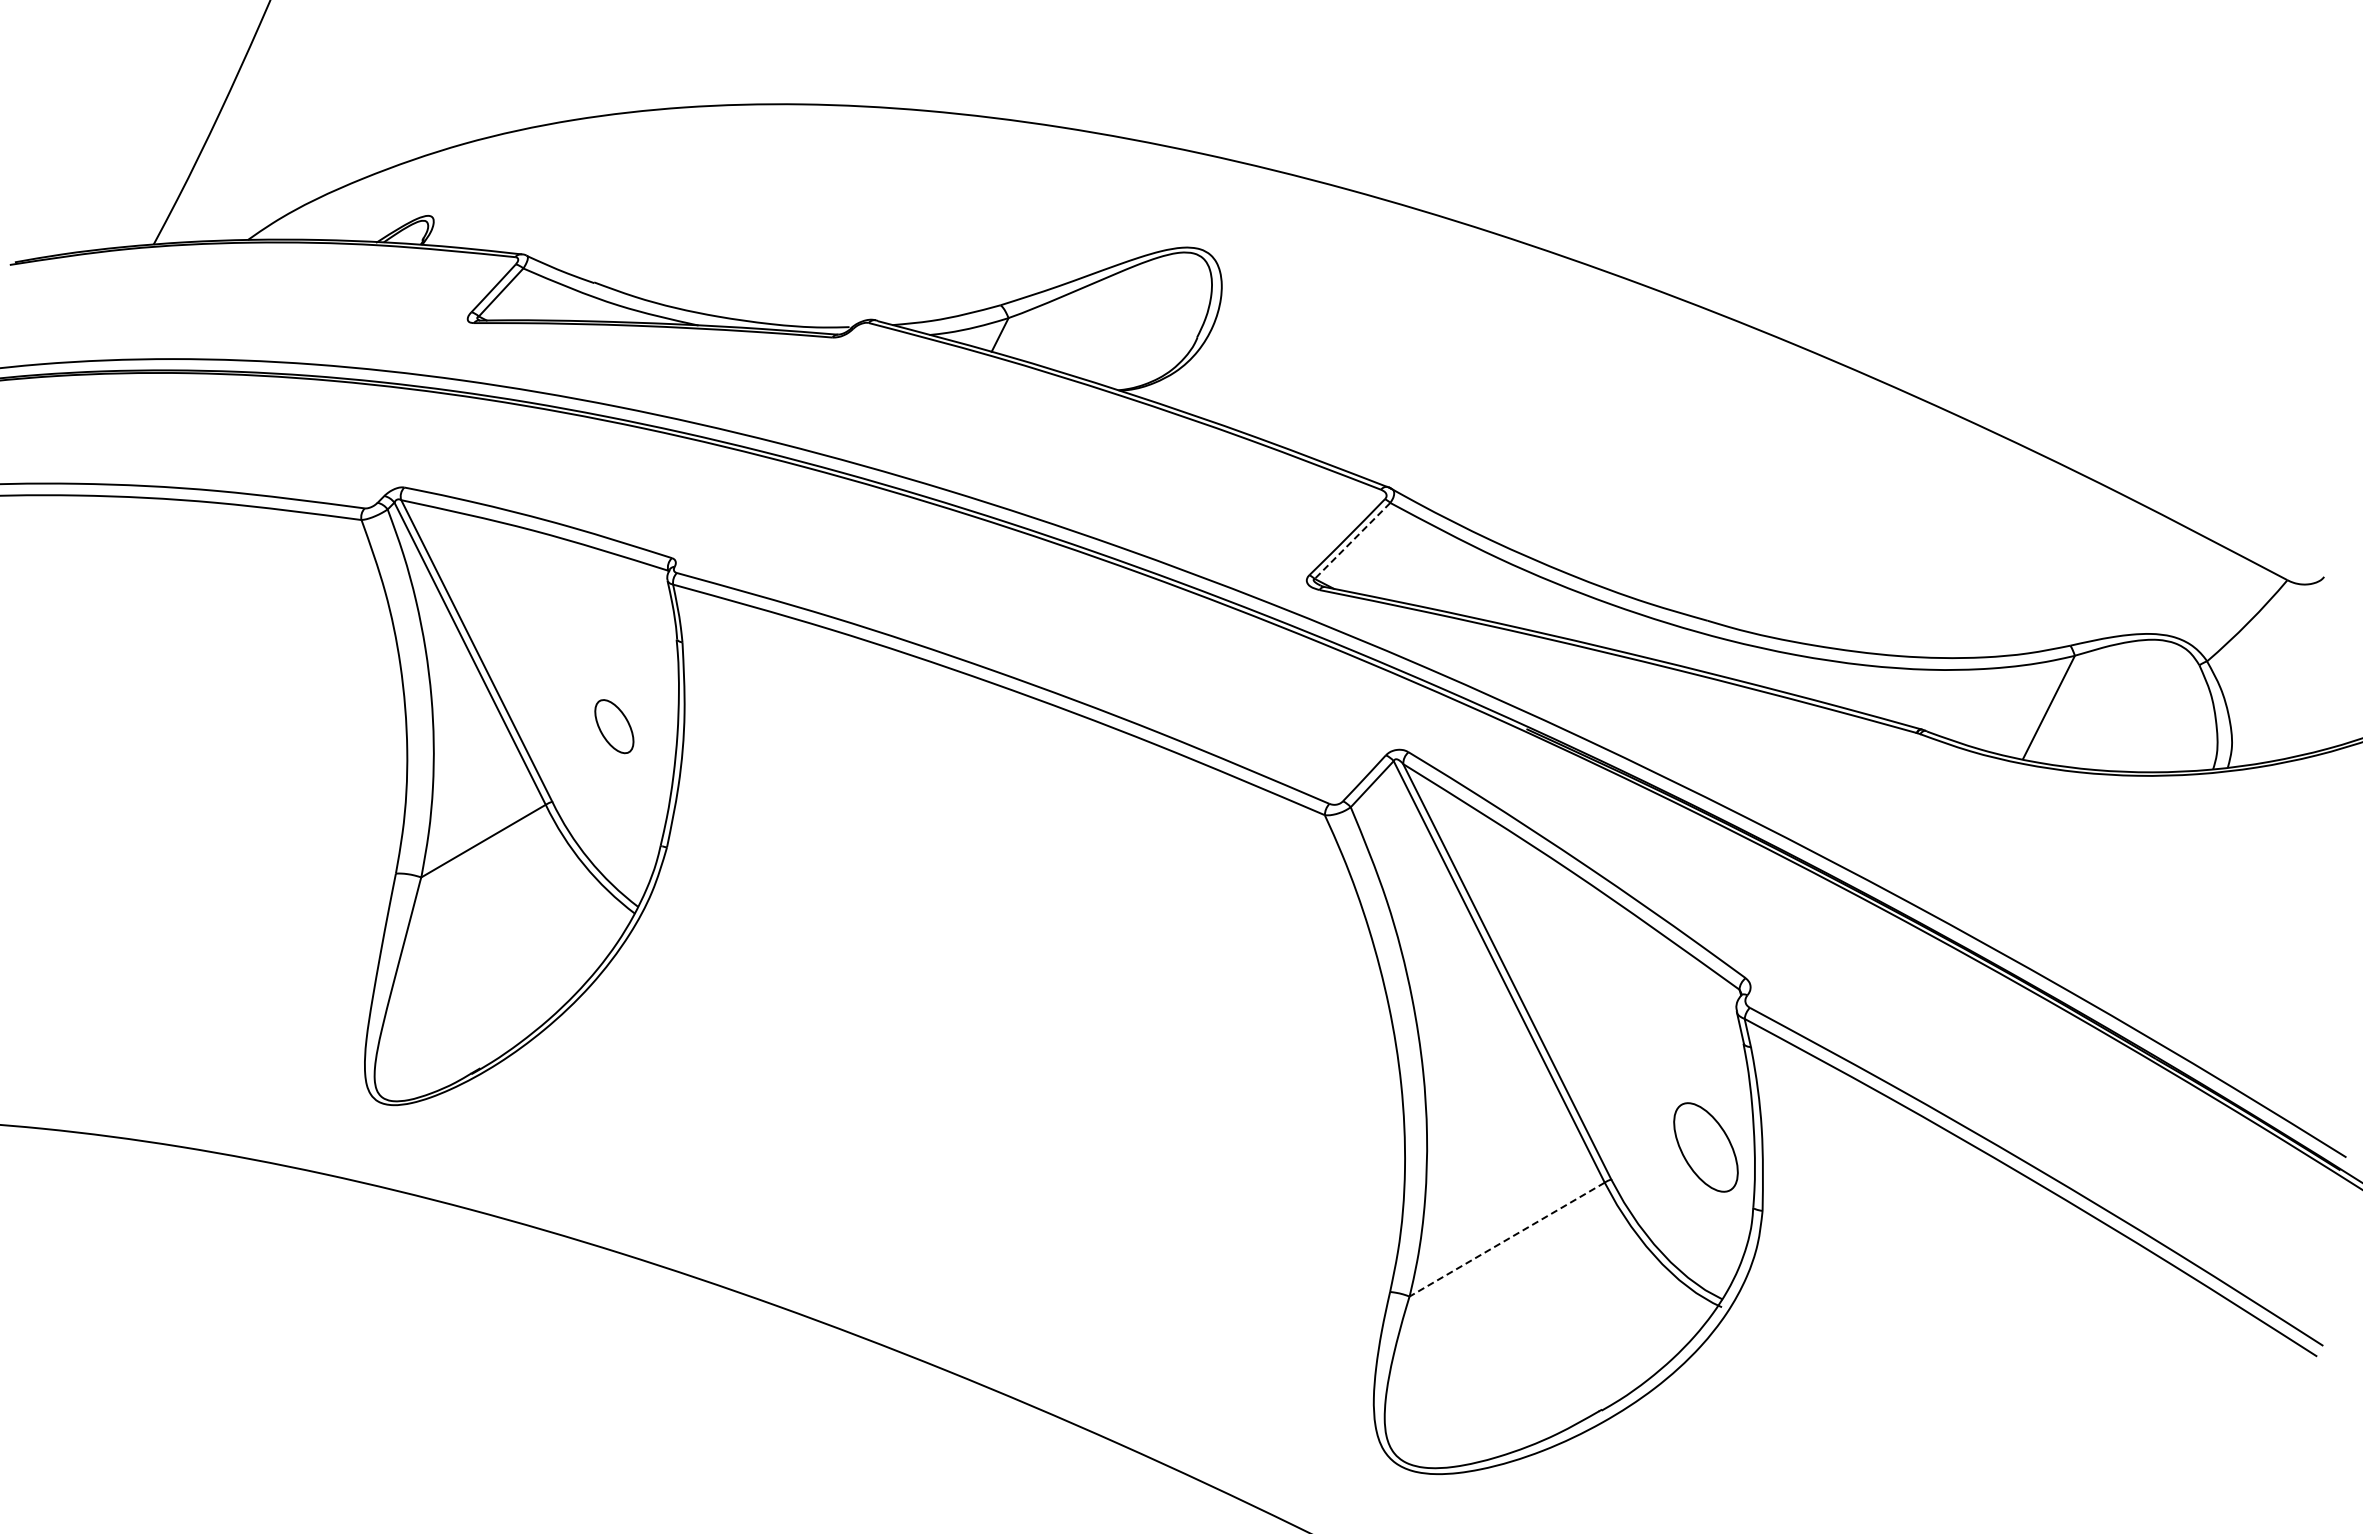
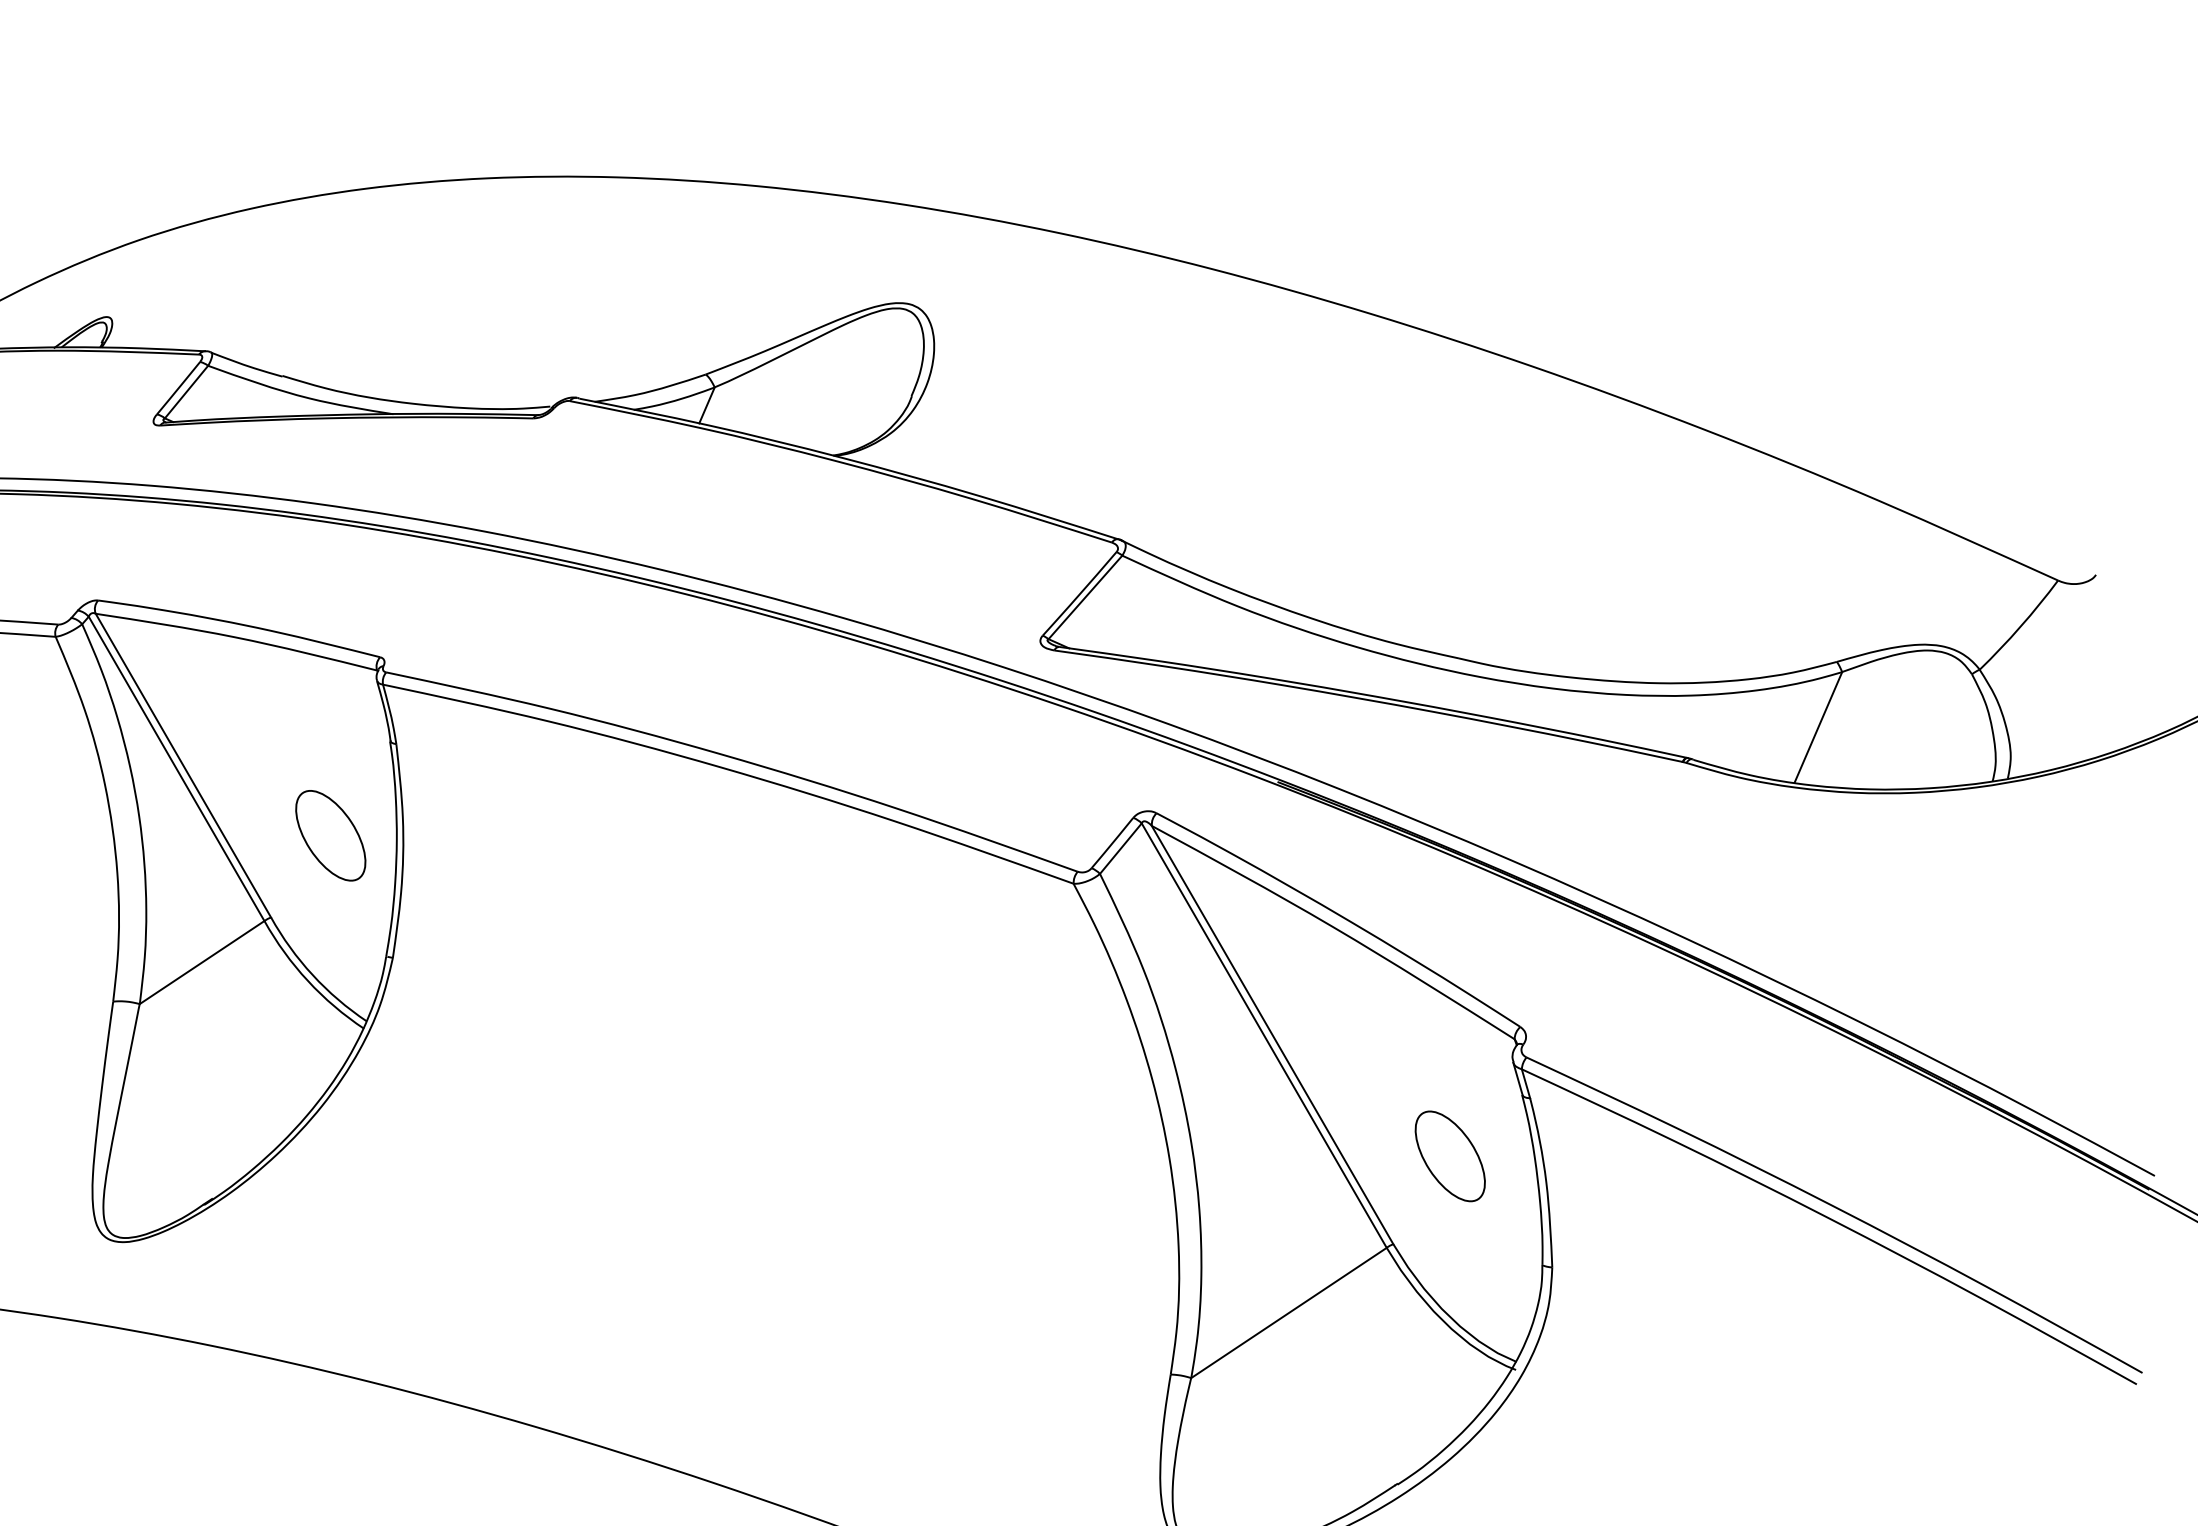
line: (1352, 540) -> (1085, 596), dashed -> solid
part: (614, 726) -> (330, 835), size x1.67
part: (1705, 1147) -> (1449, 1156), moved
line: (1507, 1239) -> (1289, 1312), dashed -> solid

